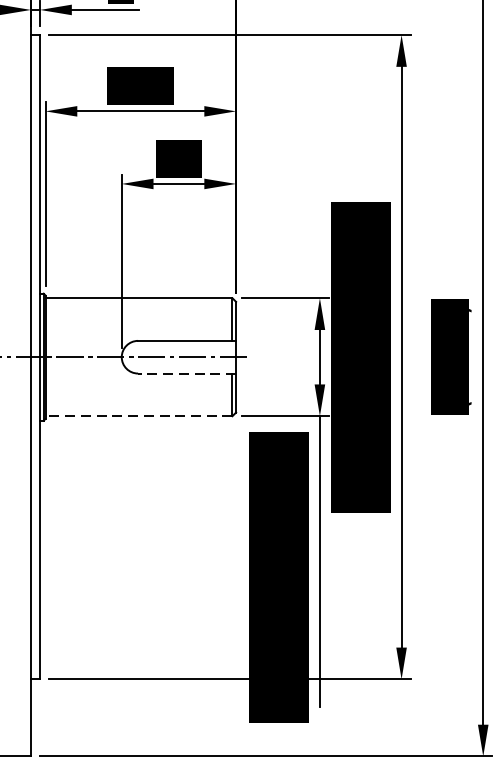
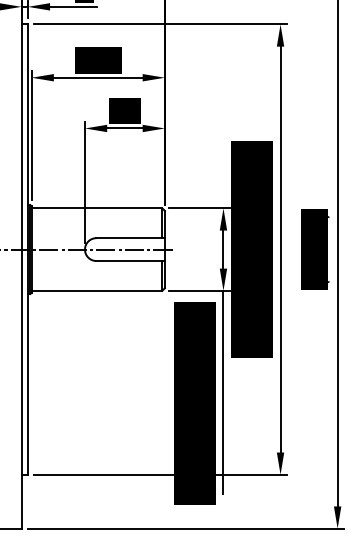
line: (186, 374) -> (130, 261), dashed -> solid
line: (138, 415) -> (96, 290), dashed -> solid

